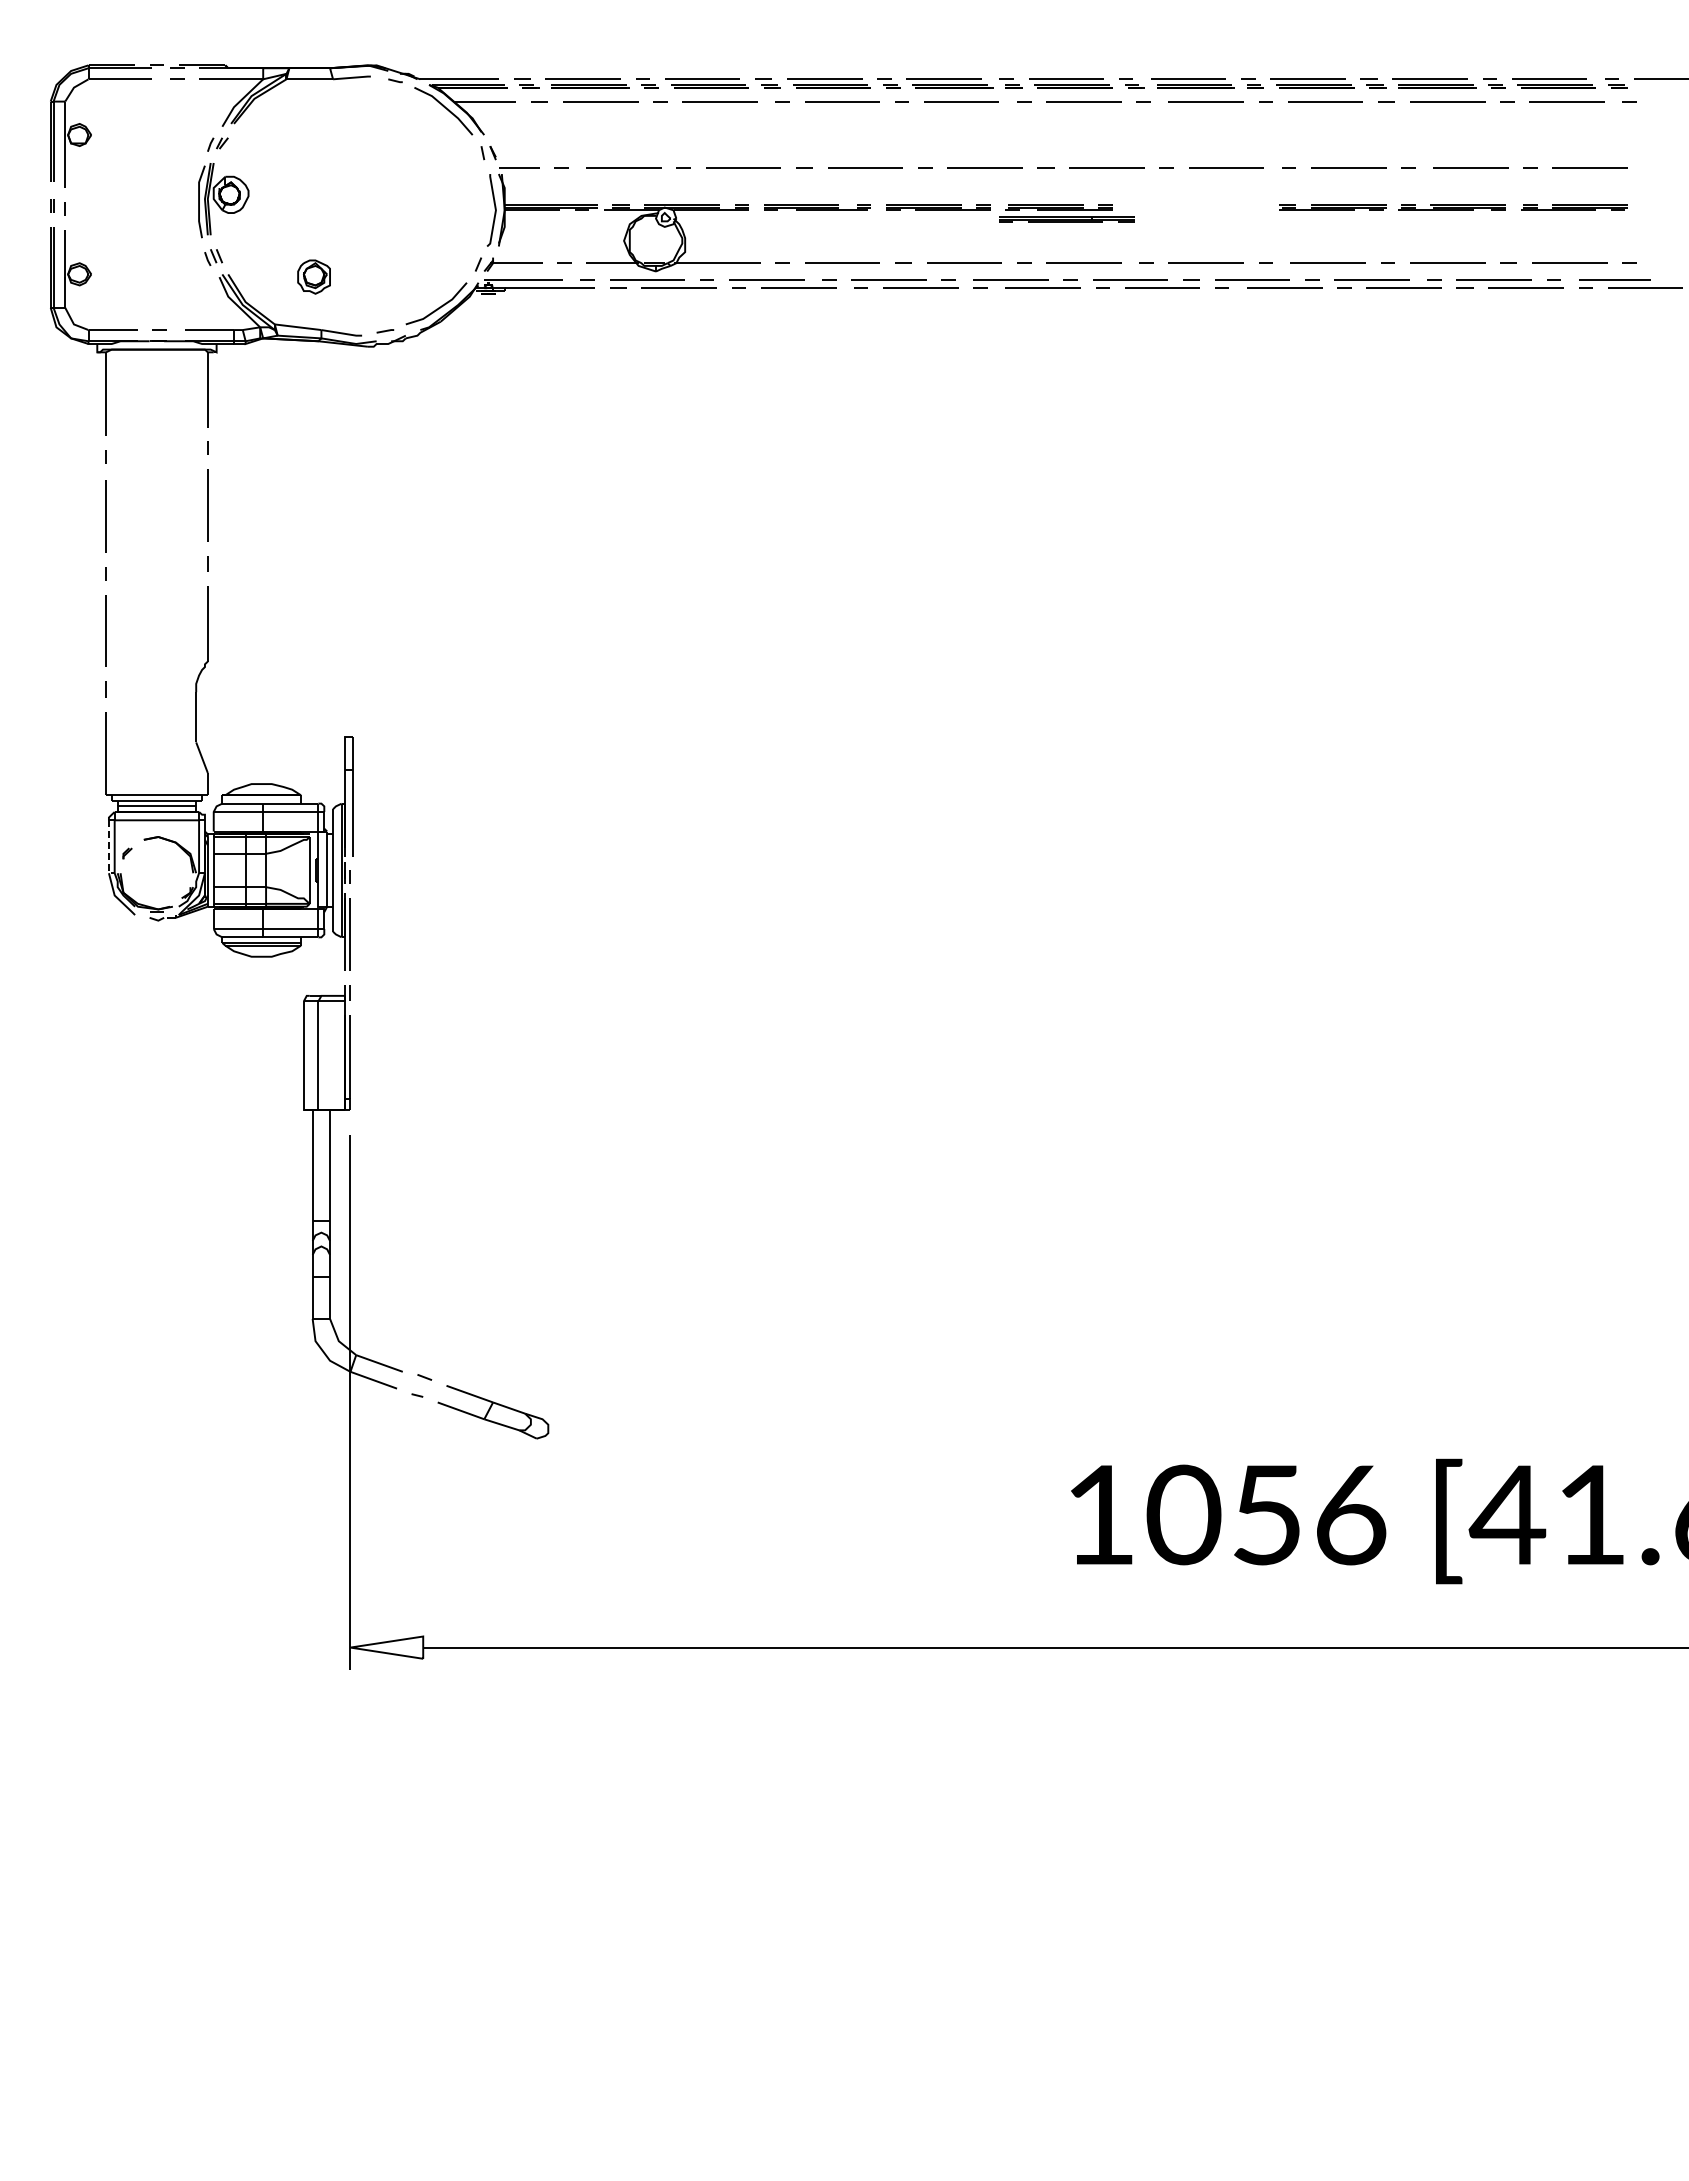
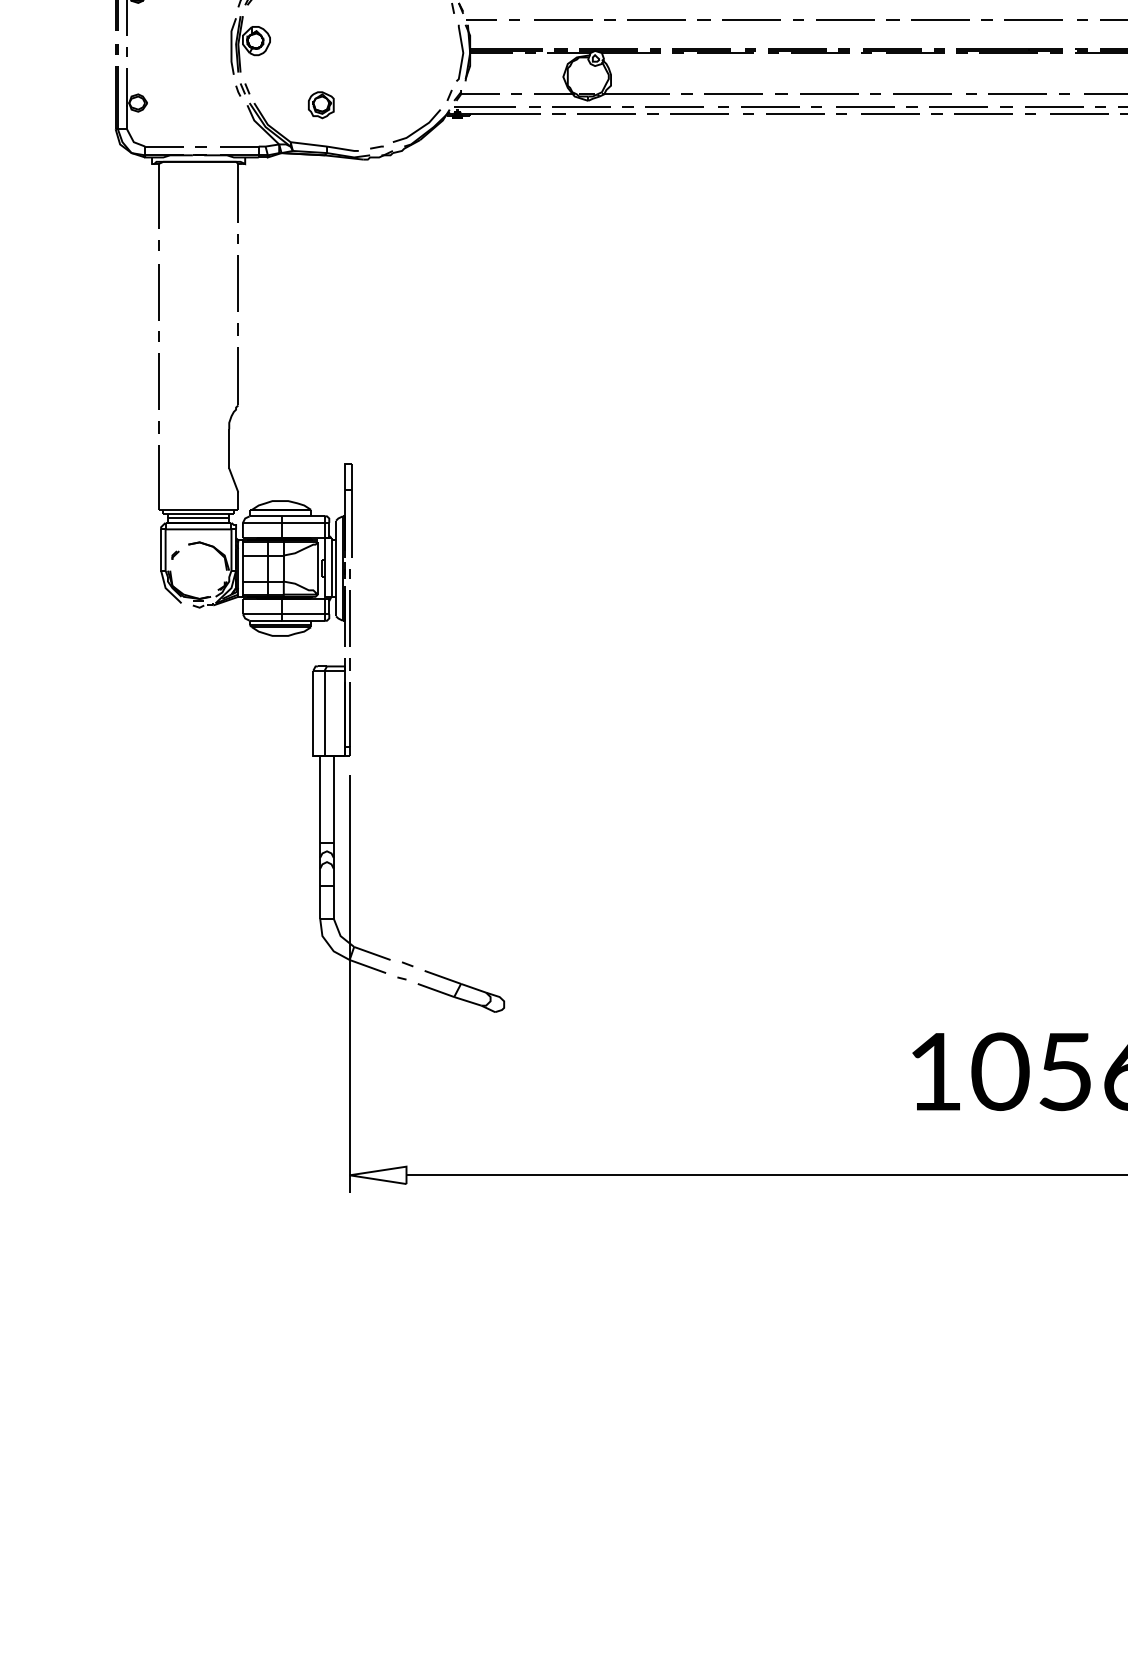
part: (1066, 219) -> (1009, 50), moved
line: (108, 850) -> (160, 552), dashed -> solid

